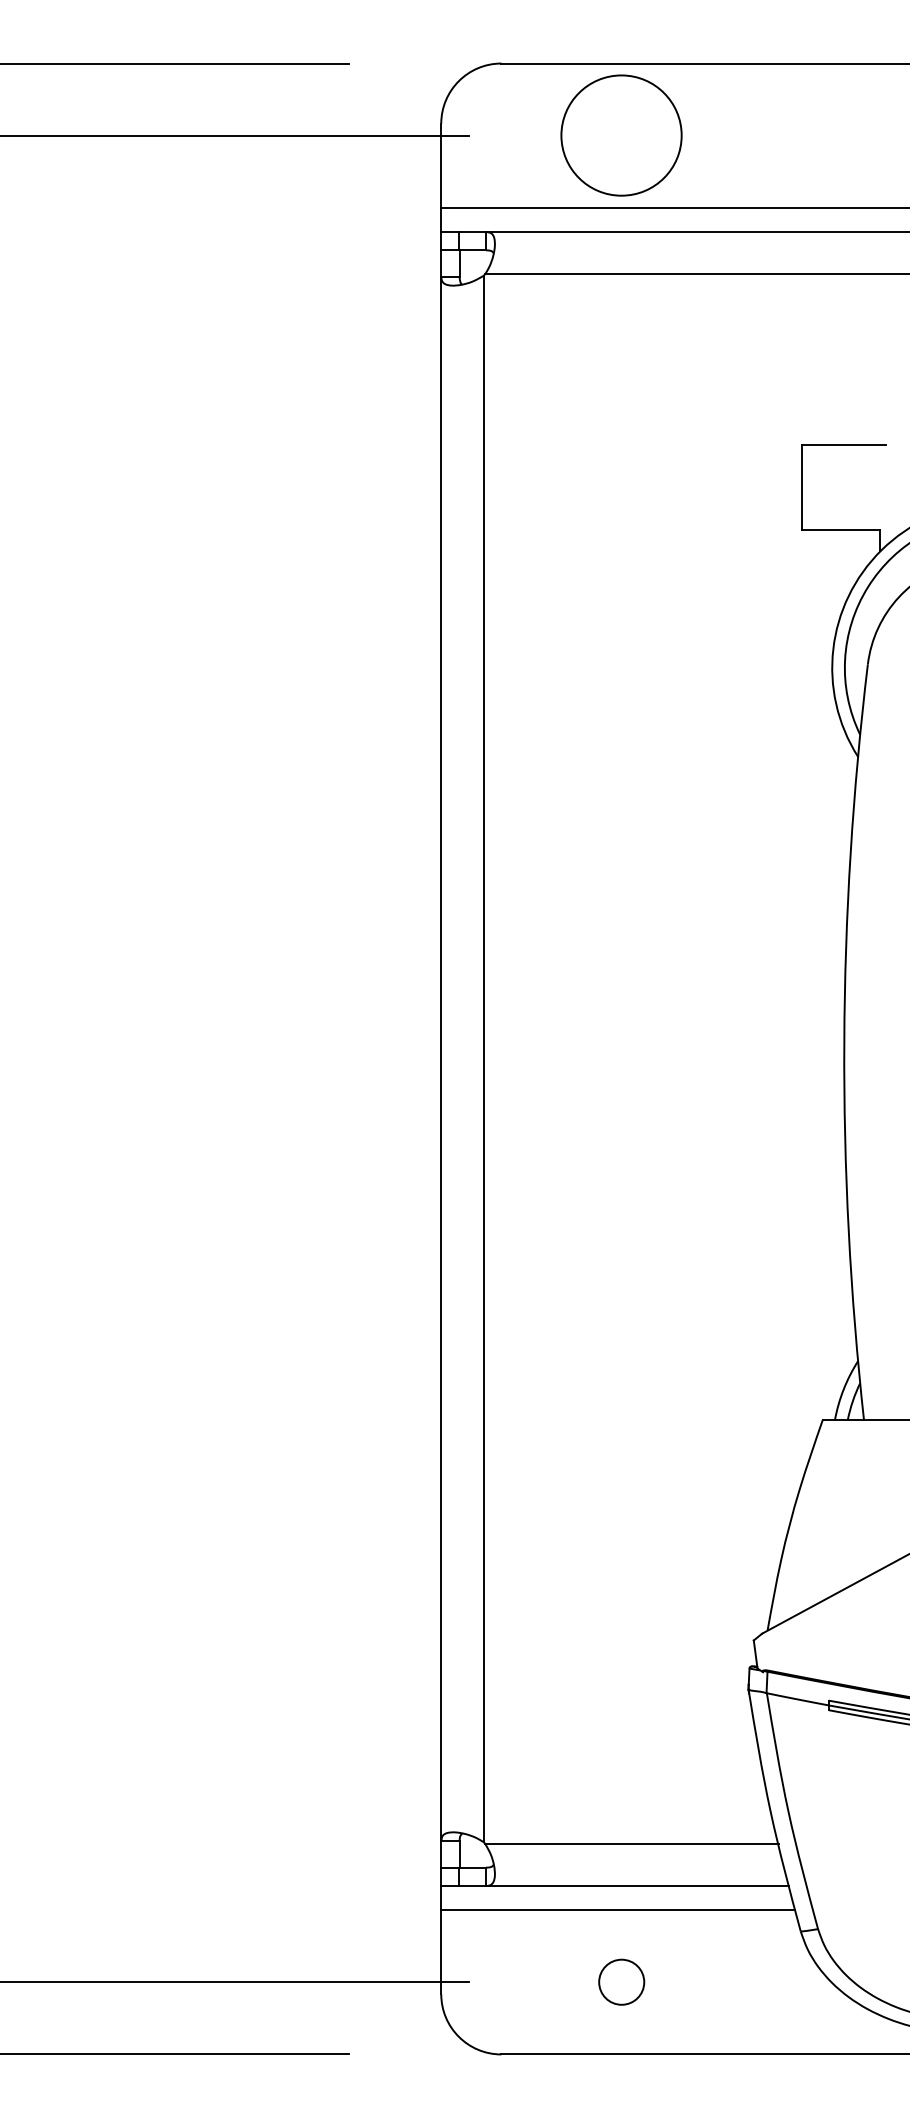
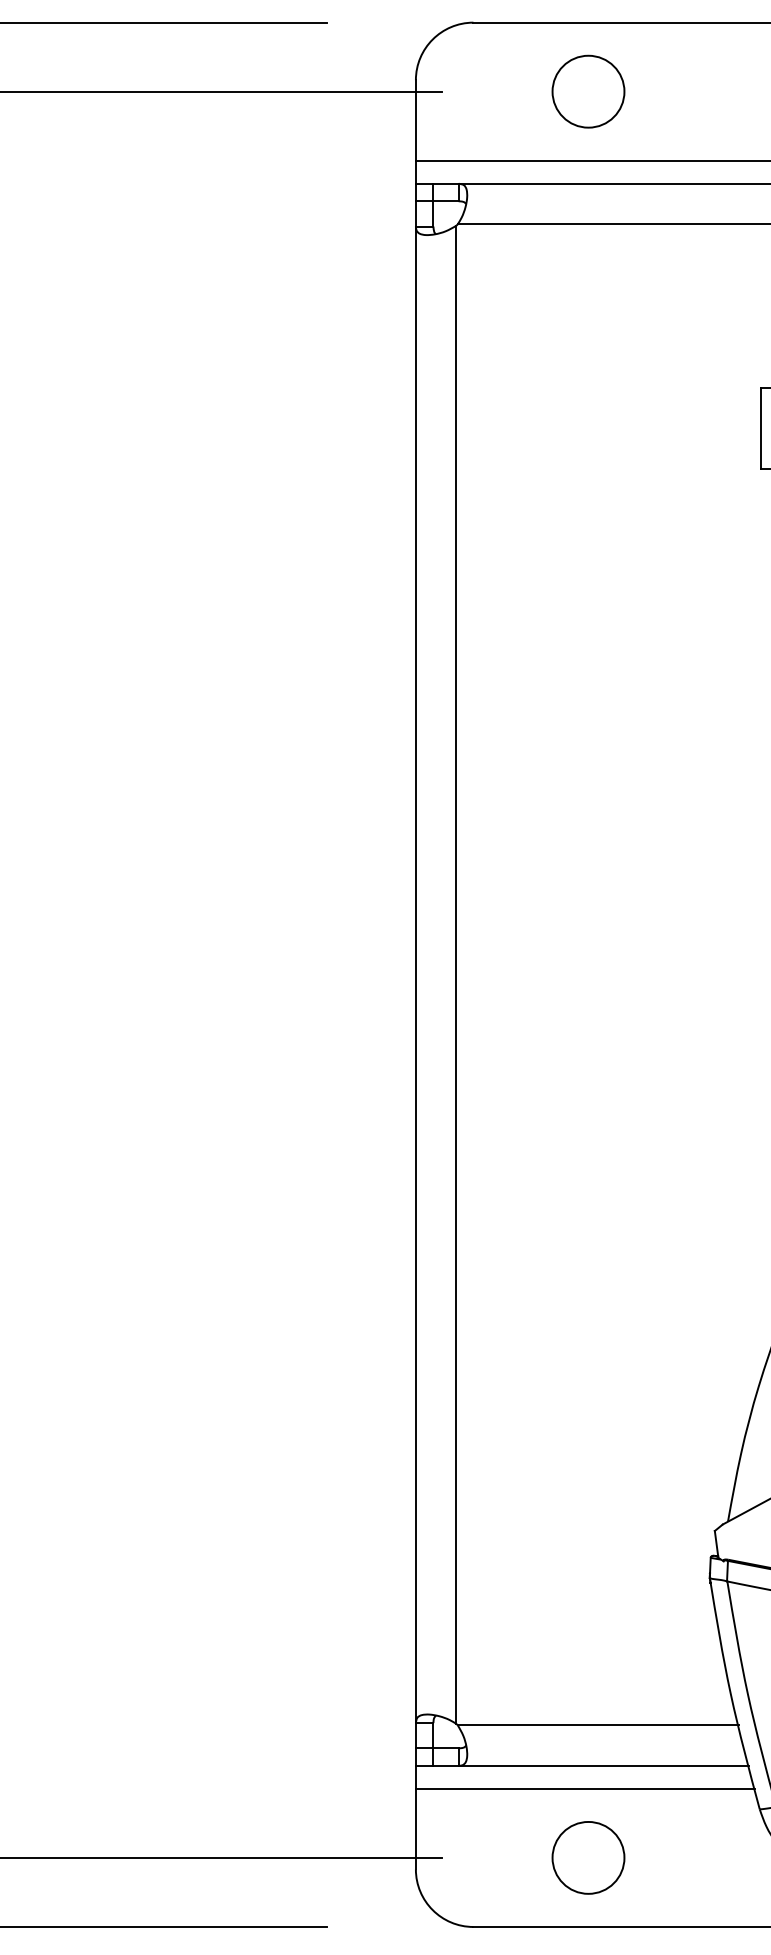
circle: (621, 135) -> (588, 91), size x0.62
circle: (621, 1981) -> (588, 1857), size x1.67

